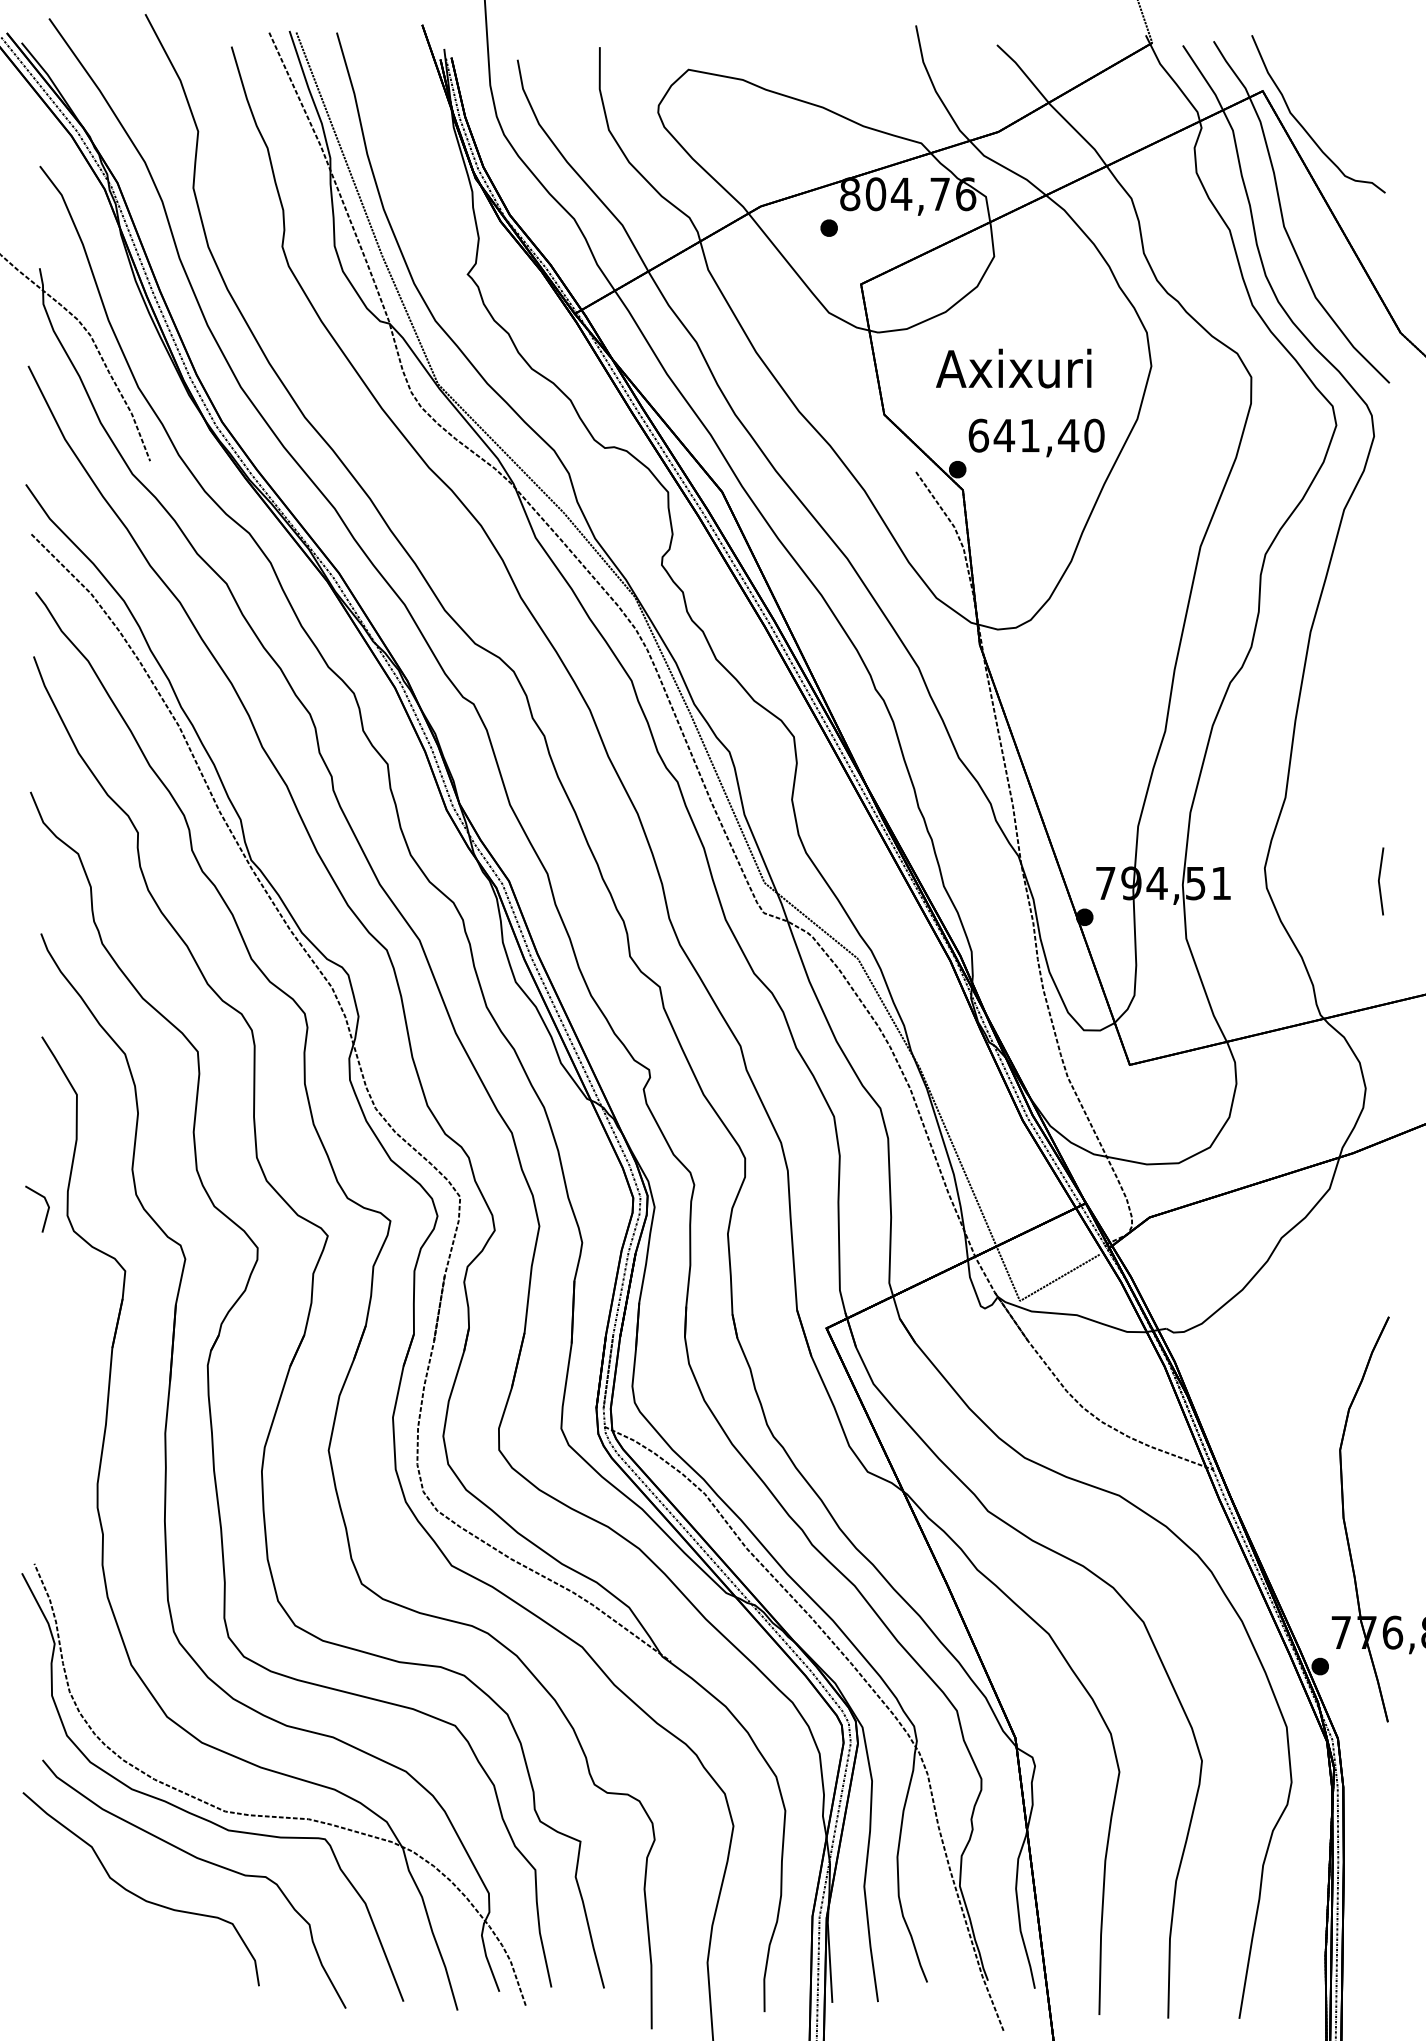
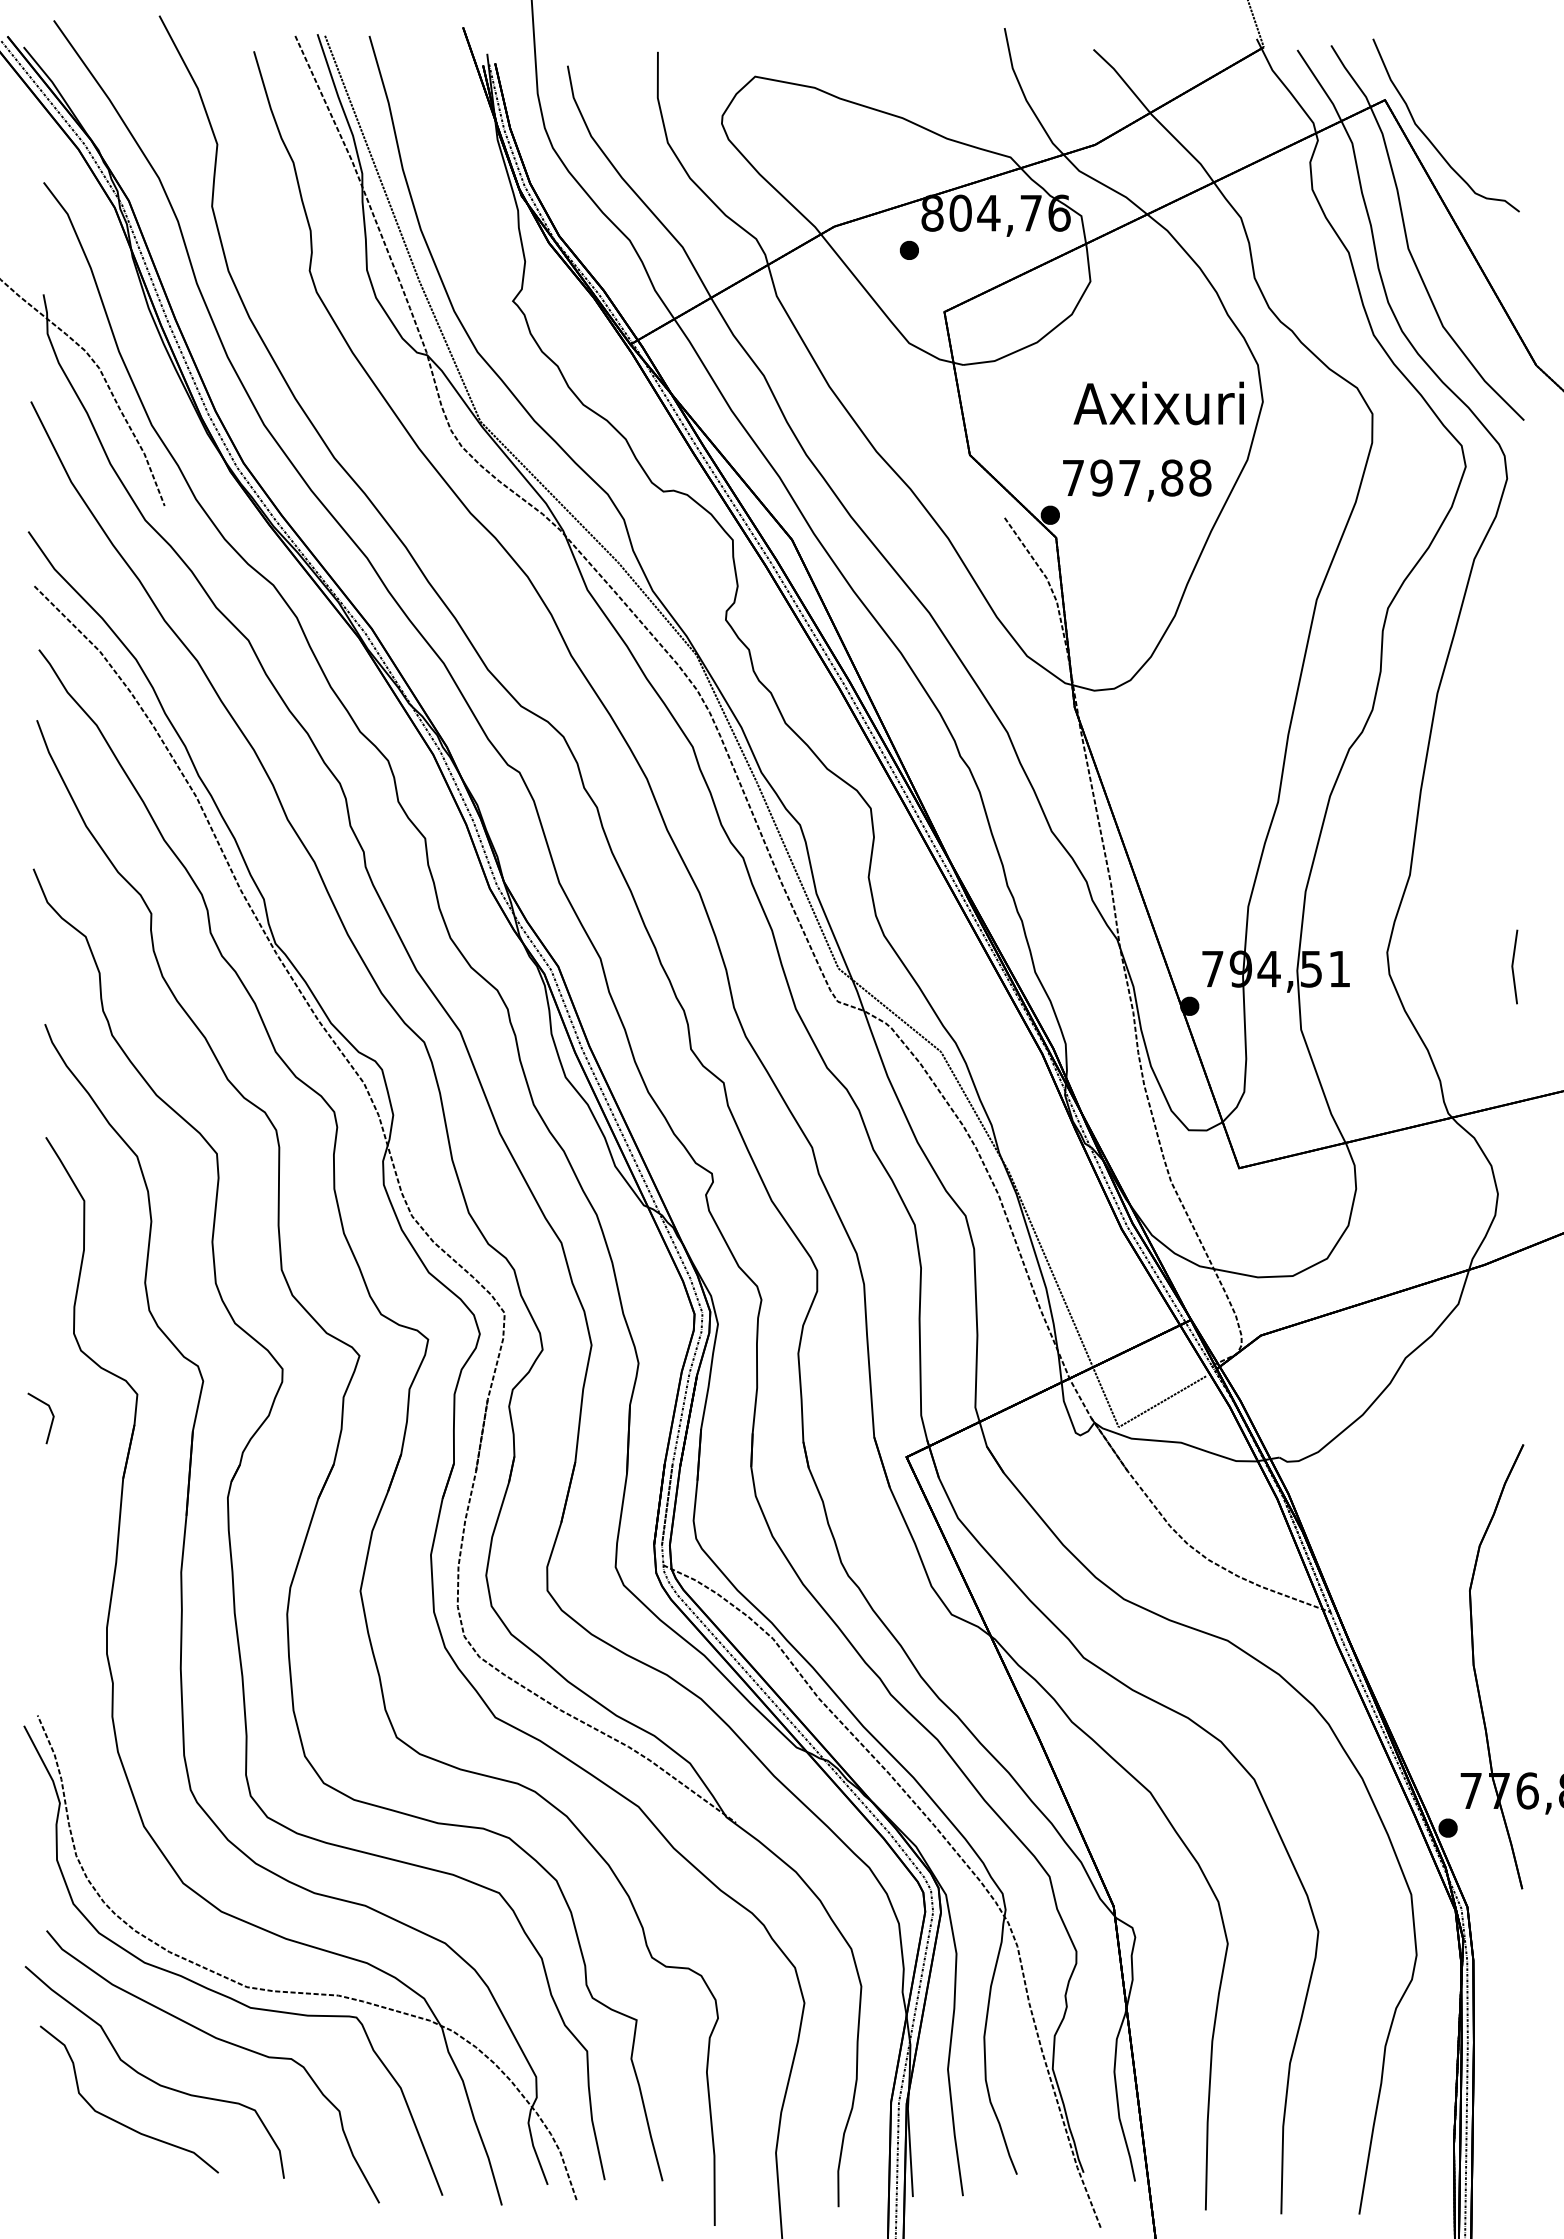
text: (1013, 368) -> (1158, 403), moved
text: (1036, 435) -> (1136, 477), 641,40 -> 797,88
part: (47, 1211) -> (51, 1420), moved
part: (108, 1934) -> (118, 2121), added

